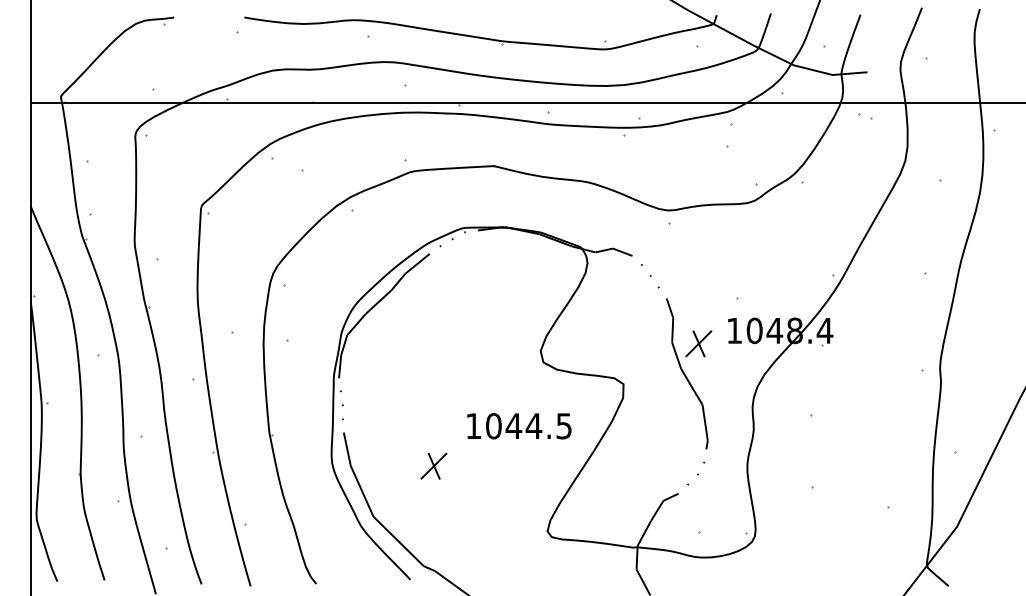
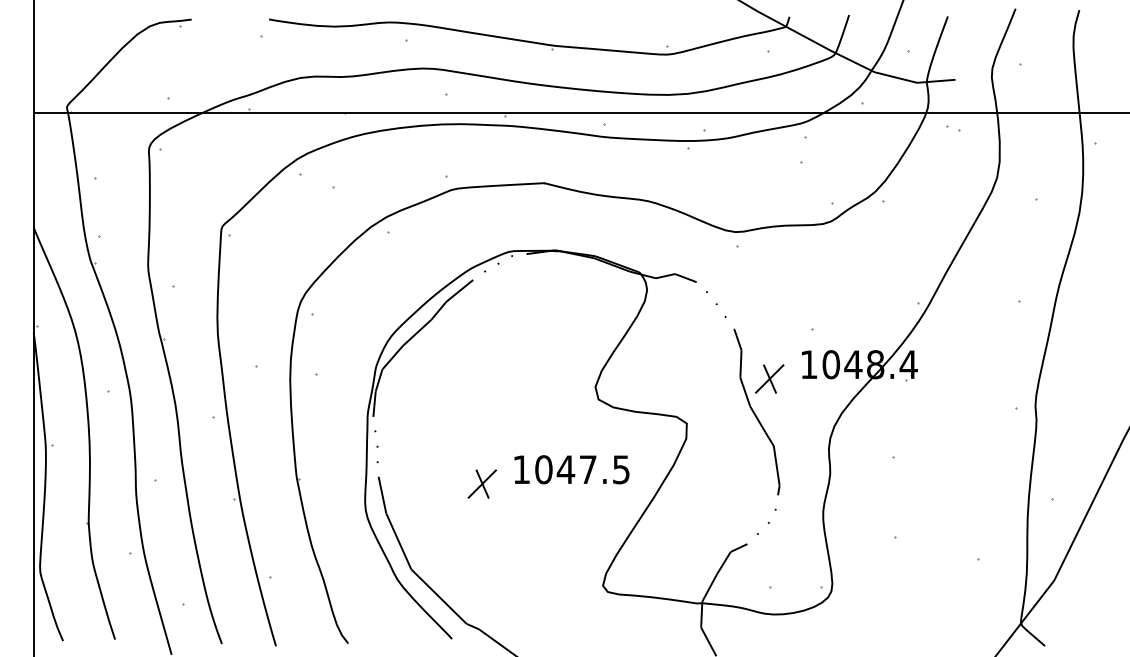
text: (533, 425) -> (587, 468), 1044.5 -> 1047.5
part: (433, 465) -> (481, 483), moved

